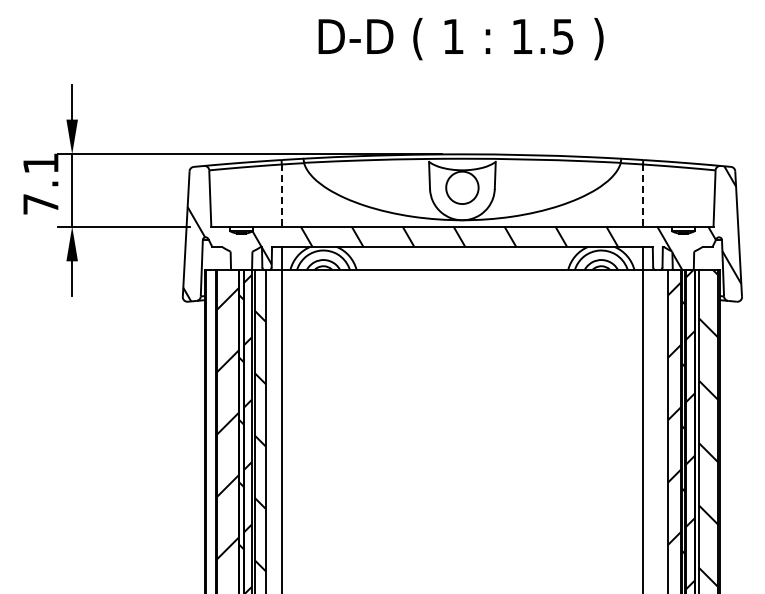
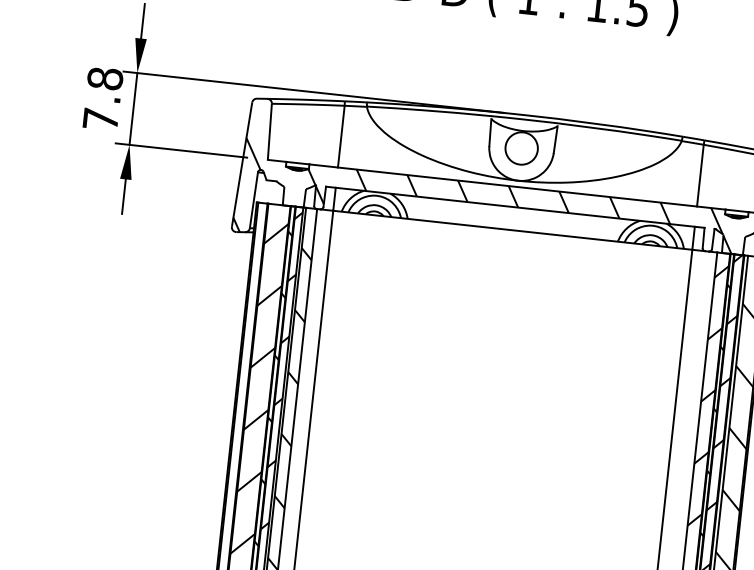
text: (40, 163) -> (104, 78), 7.1 -> 7.8
line: (281, 196) -> (340, 137), dashed -> solid
line: (643, 196) -> (700, 176), dashed -> solid

